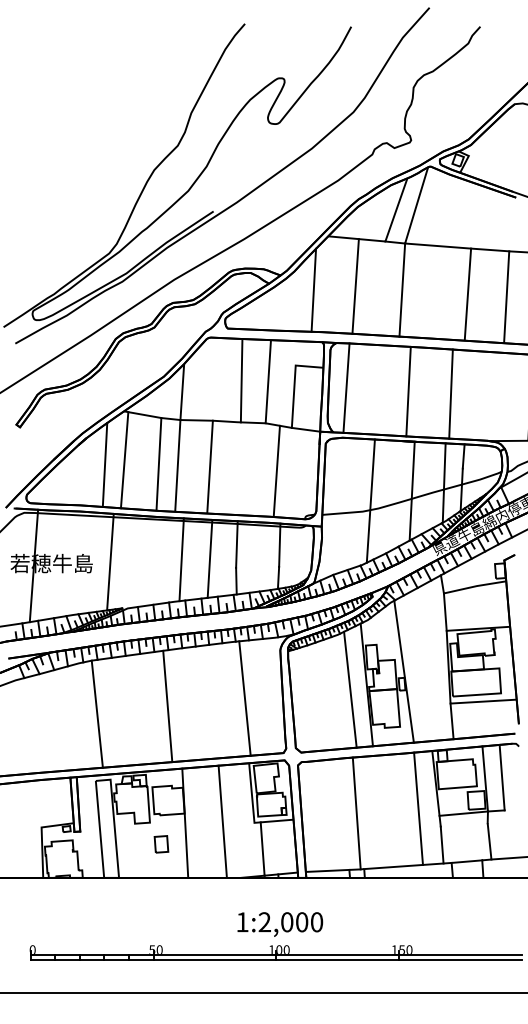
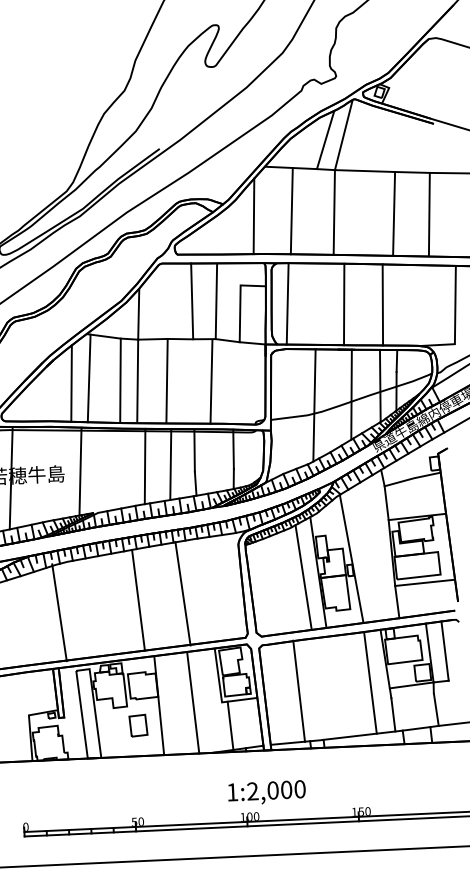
line: (276, 471) -> (211, 382), moved
line: (244, 698) -> (182, 593), moved
line: (96, 713) -> (58, 612), moved
line: (356, 813) -> (298, 691), moved
part: (161, 844) -> (138, 725), size x1.4
text: (280, 924) -> (267, 792), moved

